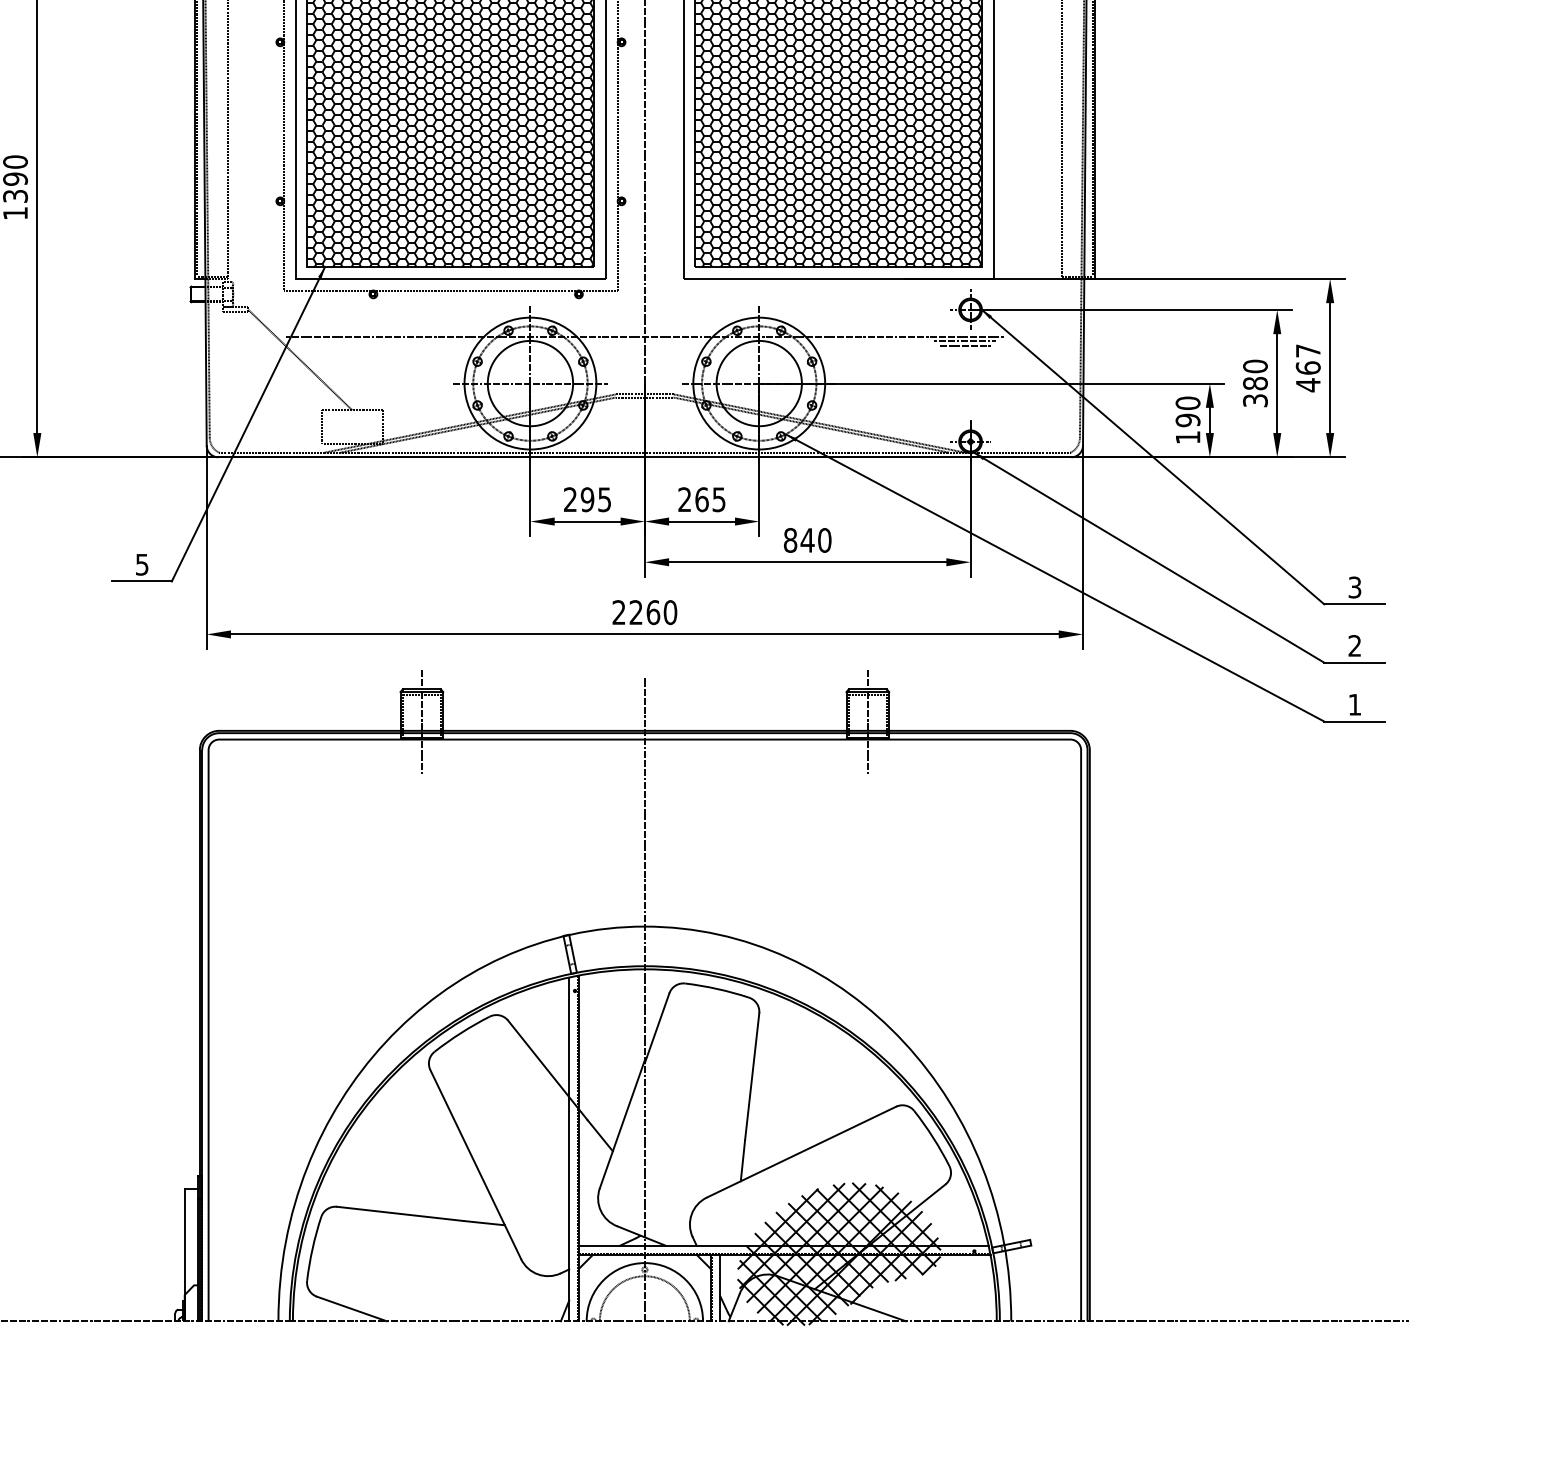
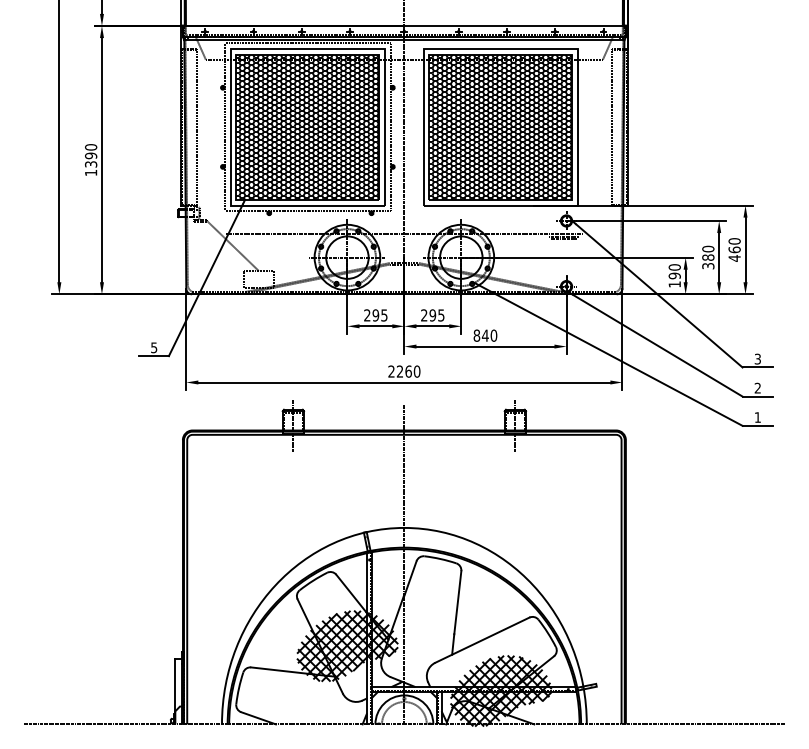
text: (1308, 351) -> (734, 241), 467 -> 460
text: (701, 499) -> (432, 315), 265 -> 295
hatch: (530, 1162) -> (347, 645), added

